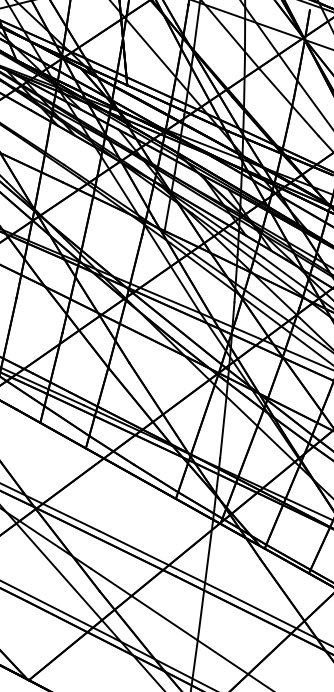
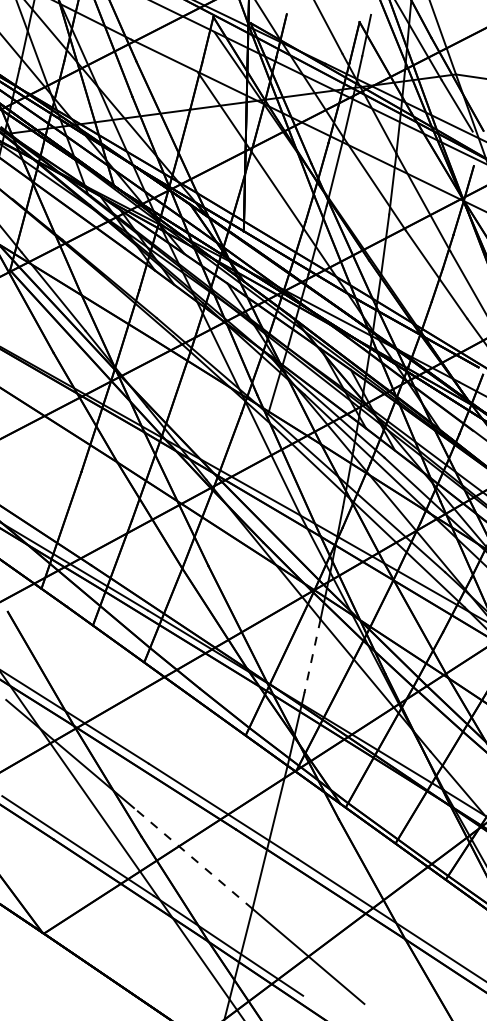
line: (223, 427) -> (312, 656), solid -> dashed
line: (144, 604) -> (193, 858), solid -> dashed

